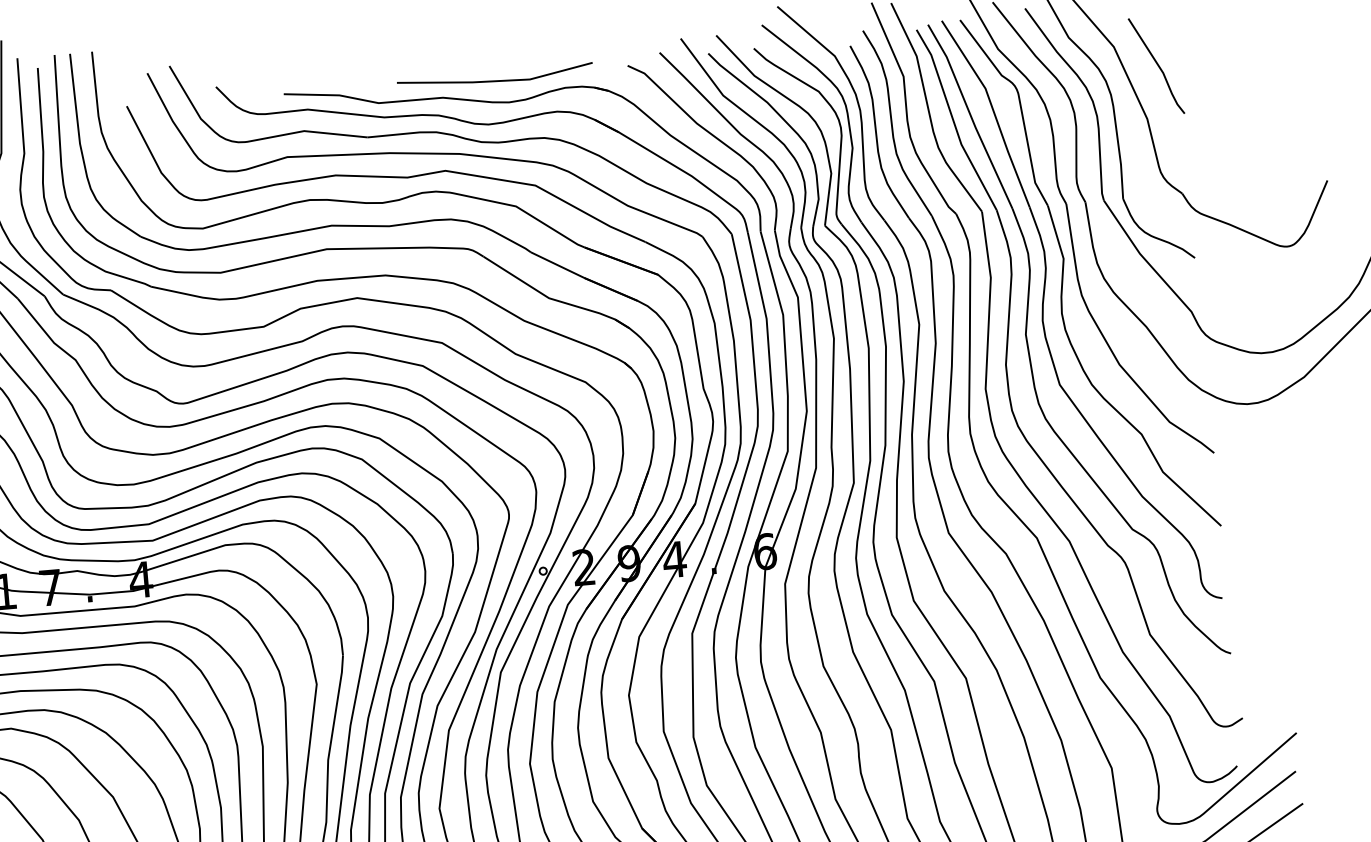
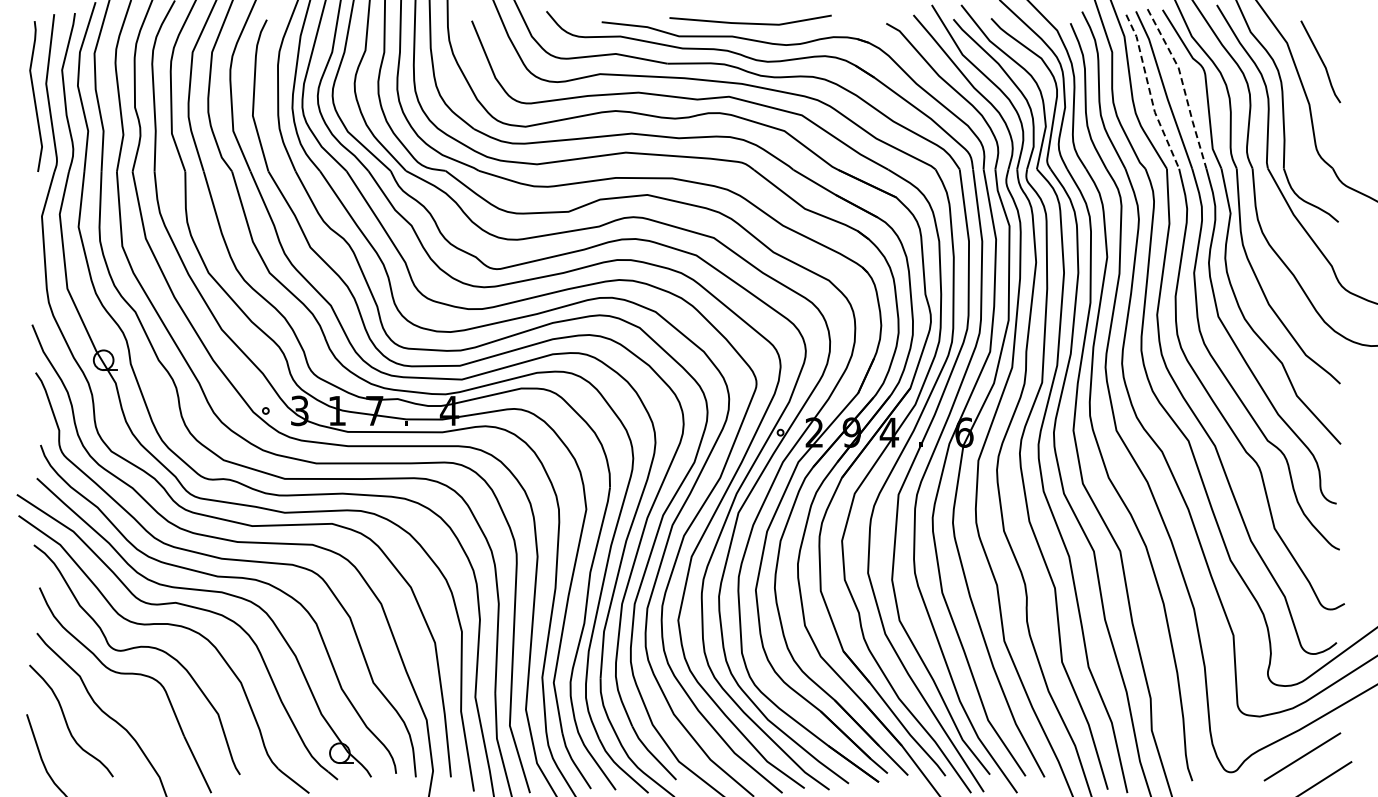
line: (495, 79) -> (750, 22), moved
line: (993, 110) -> (1183, 86), solid -> dashed
line: (954, 121) -> (1150, 92), solid -> dashed

